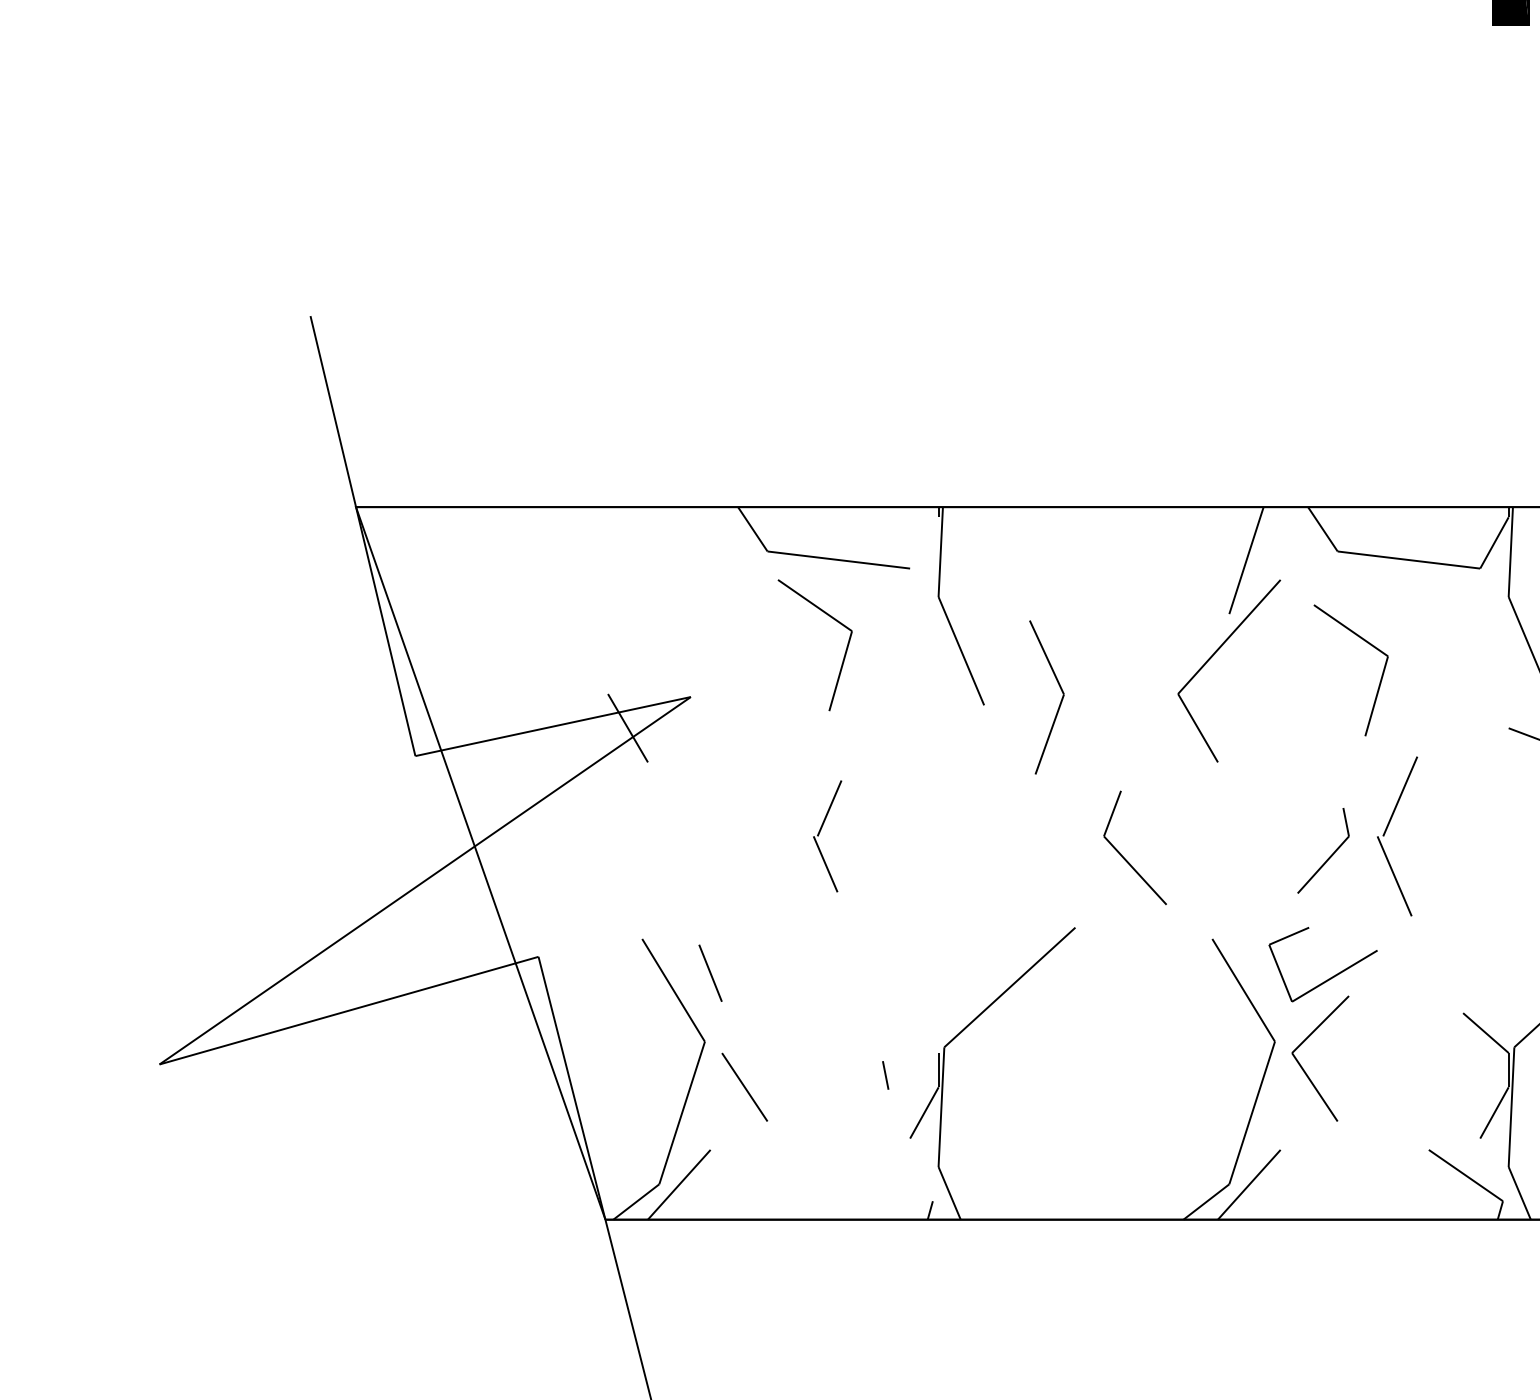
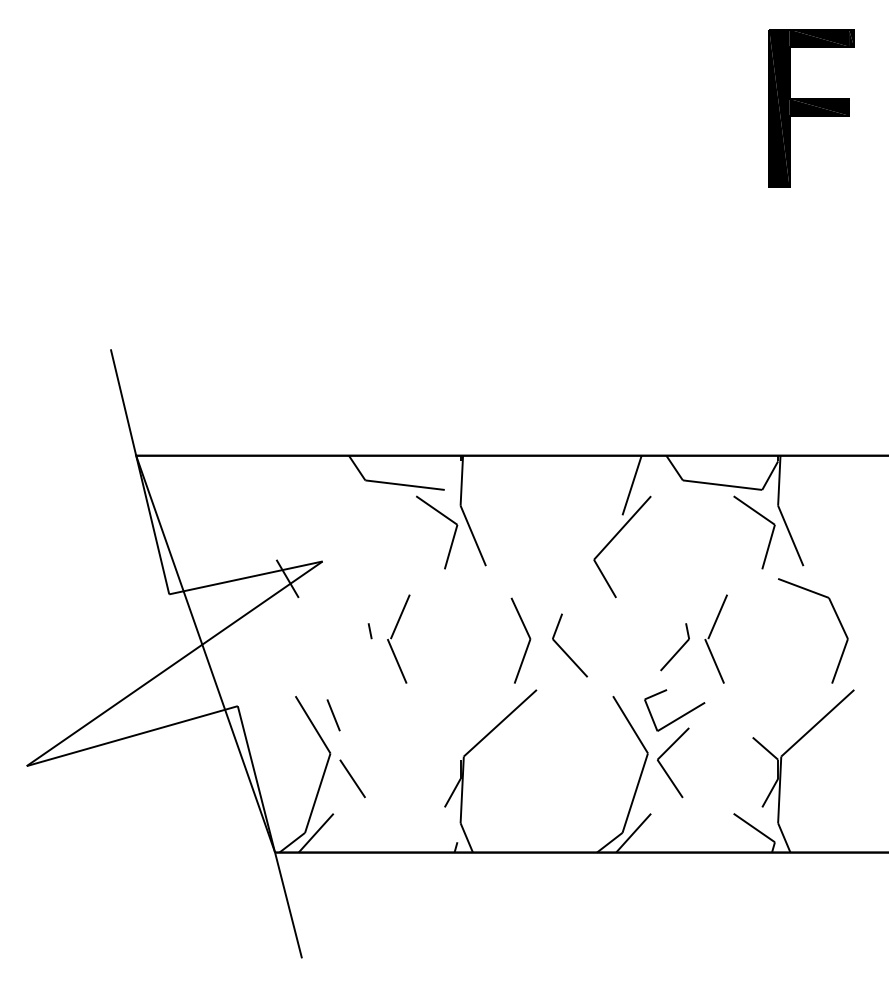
part: (843, 653) -> (452, 537), moved
part: (1380, 677) -> (770, 536), moved
part: (1060, 698) -> (528, 641), moved
part: (827, 835) -> (398, 638), size x1.43
line: (884, 1075) -> (369, 631), moved

